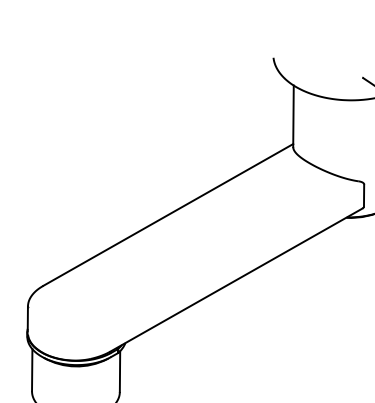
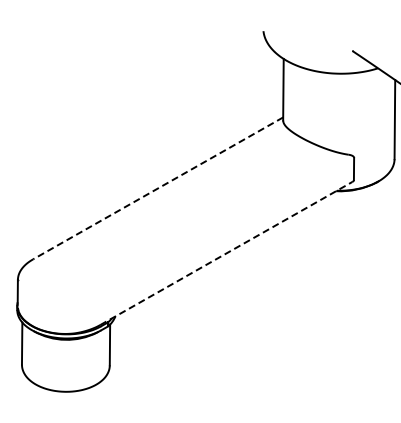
line: (168, 215) -> (158, 188), solid -> dashed
line: (236, 280) -> (226, 253), solid -> dashed

